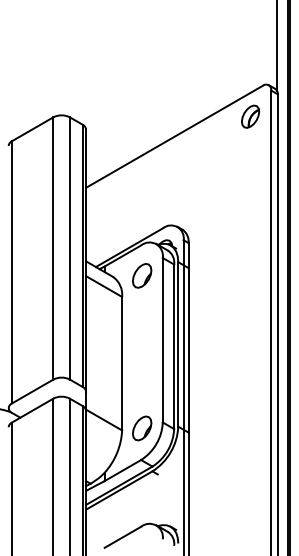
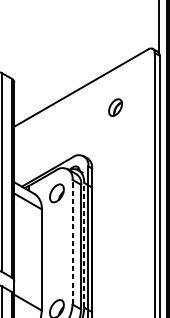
part: (250, 116) -> (115, 107), moved
line: (162, 339) -> (72, 241), solid -> dashed
line: (178, 343) -> (84, 244), solid -> dashed

